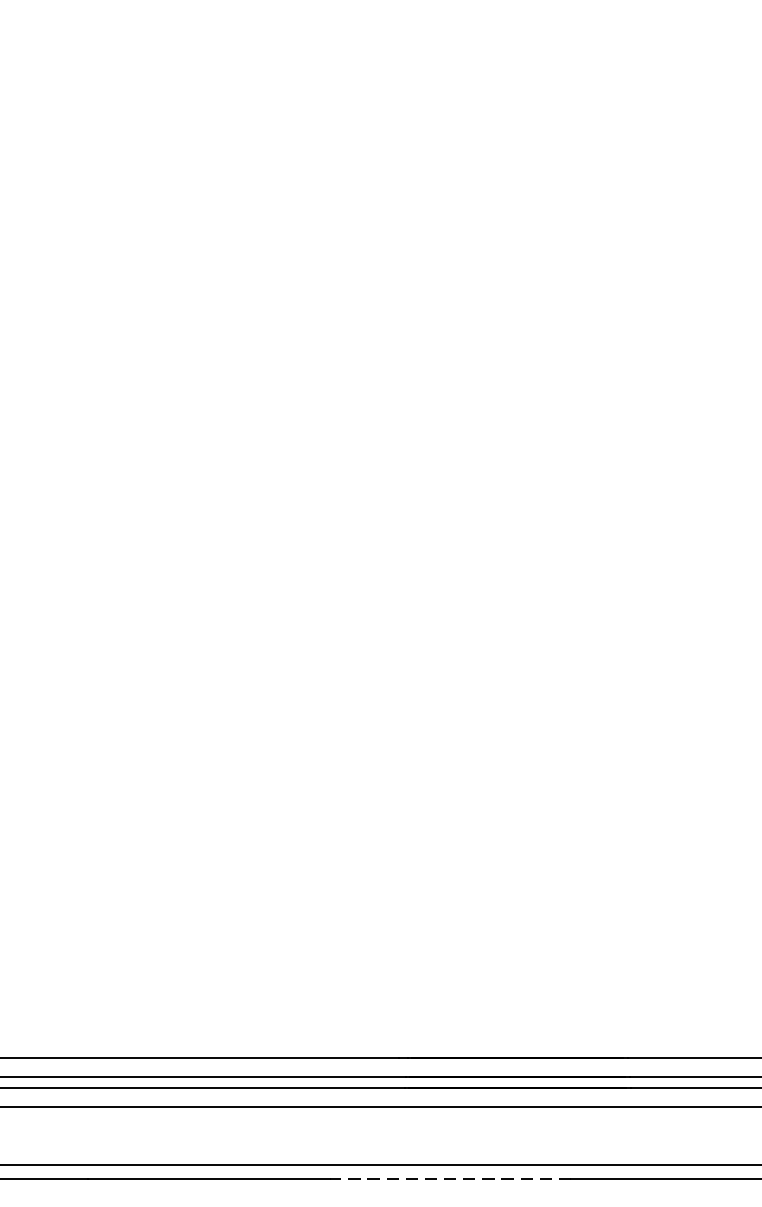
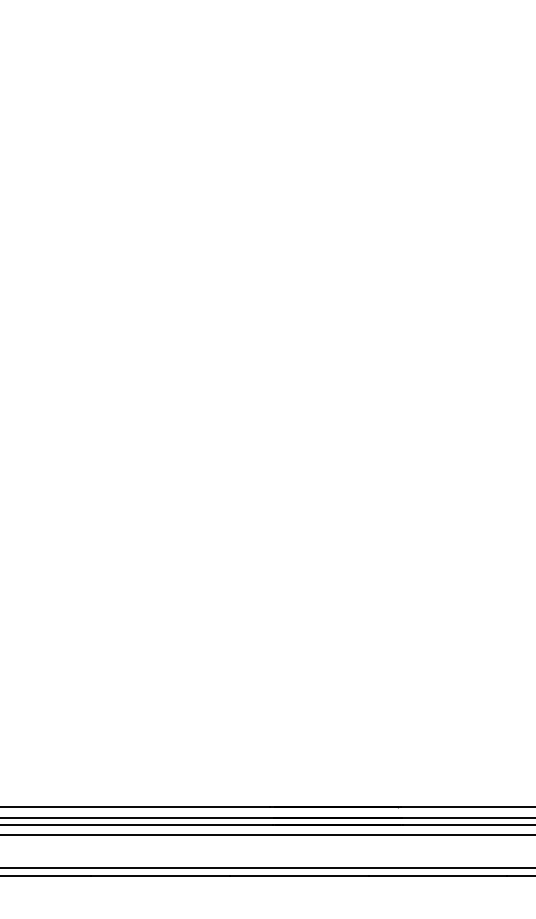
line: (449, 1178) -> (298, 876), dashed -> solid

